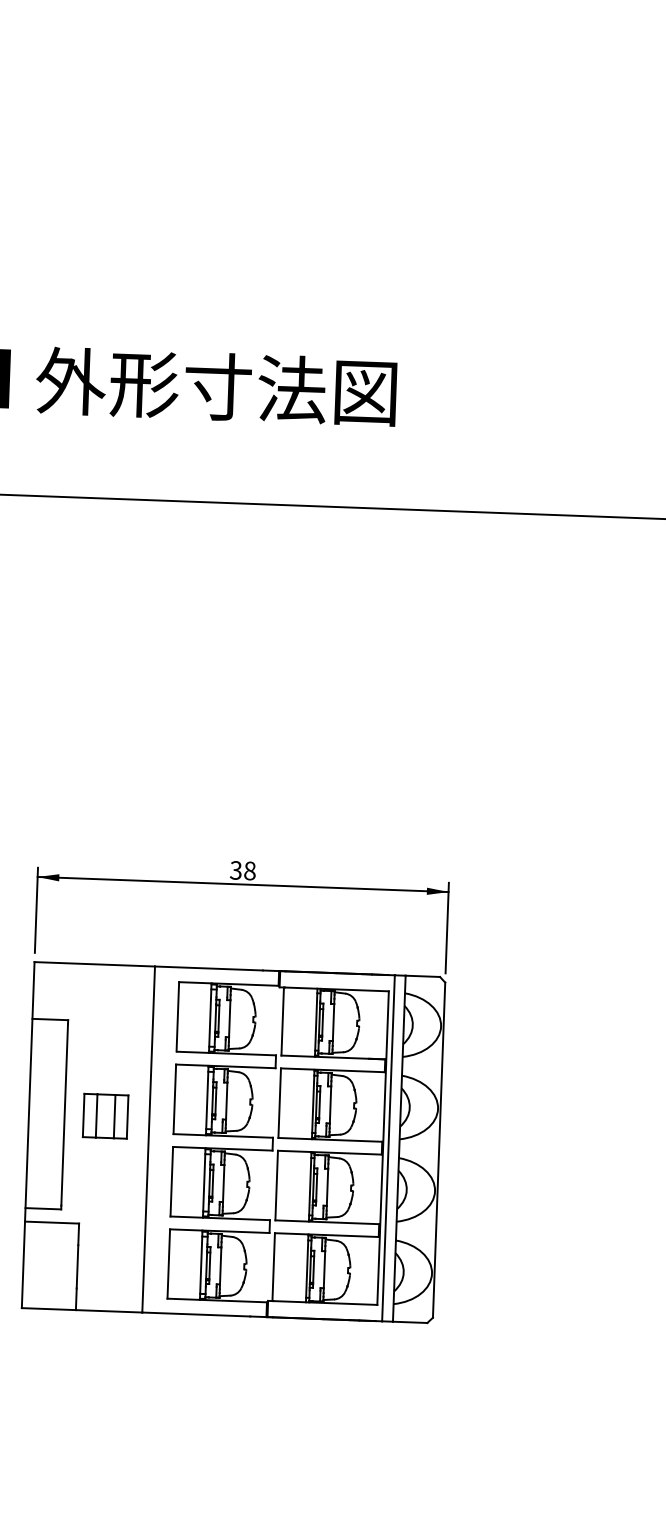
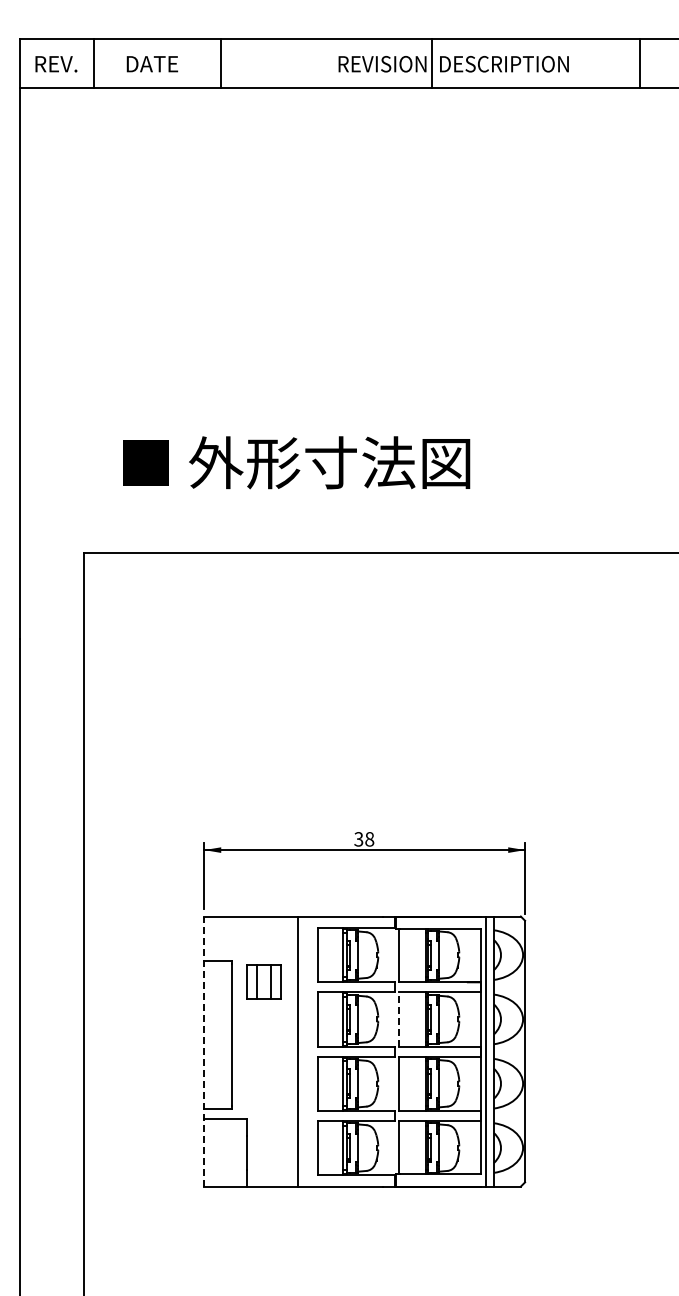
line: (279, 1103) -> (399, 1019), solid -> dashed
part: (104, 1116) -> (263, 981), moved
line: (28, 1135) -> (204, 1051), solid -> dashed

